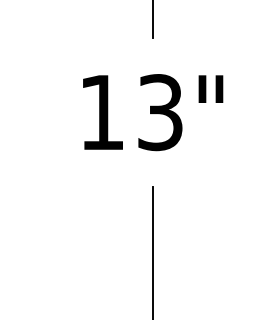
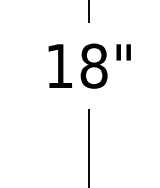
text: (159, 111) -> (93, 65), 13" -> 18"

